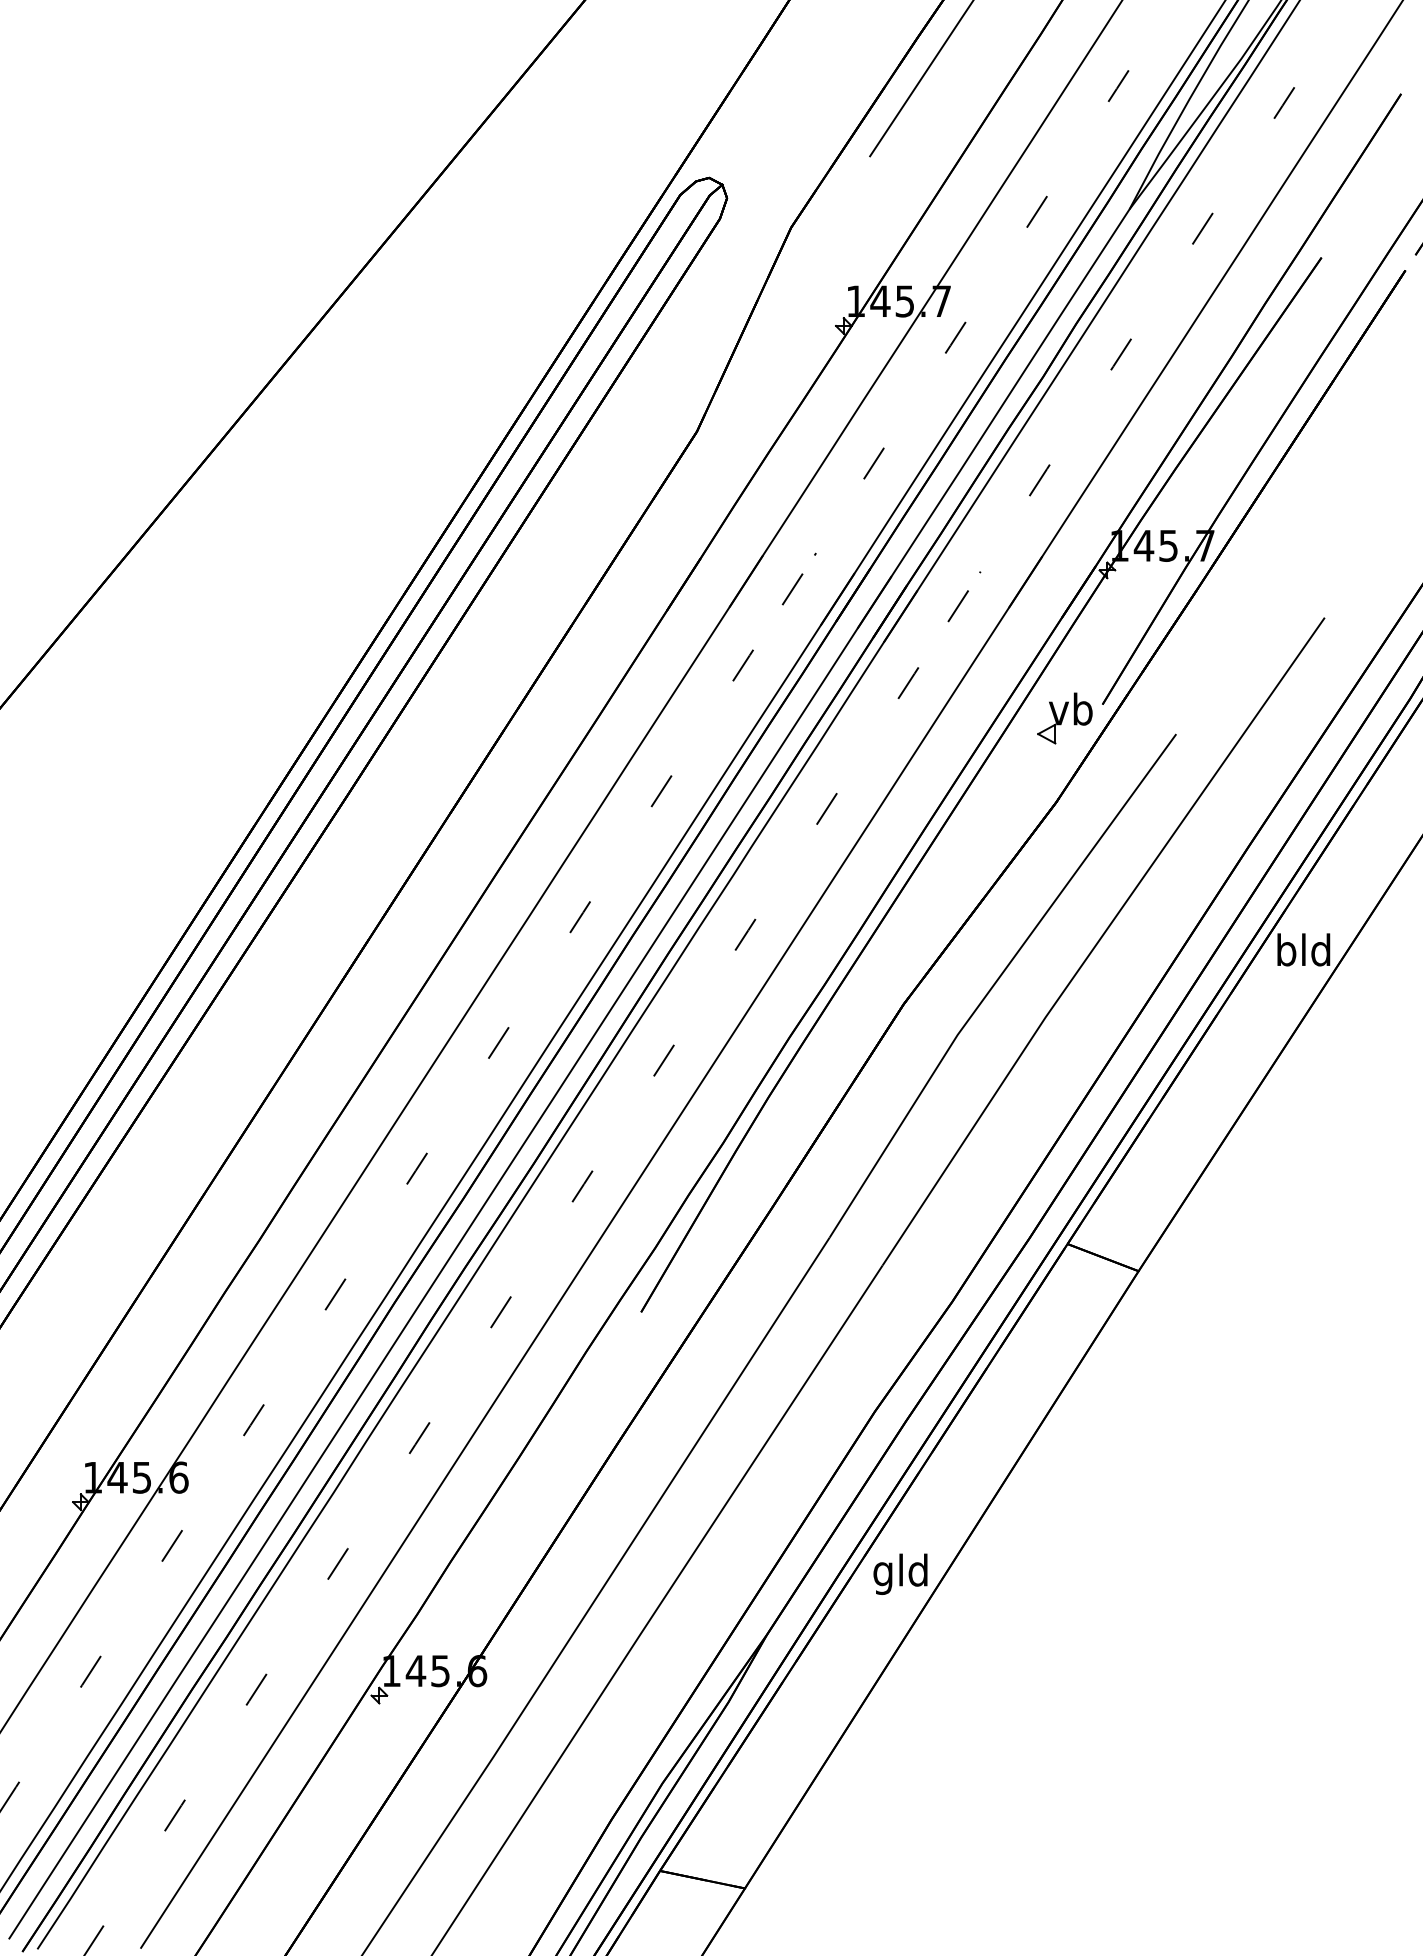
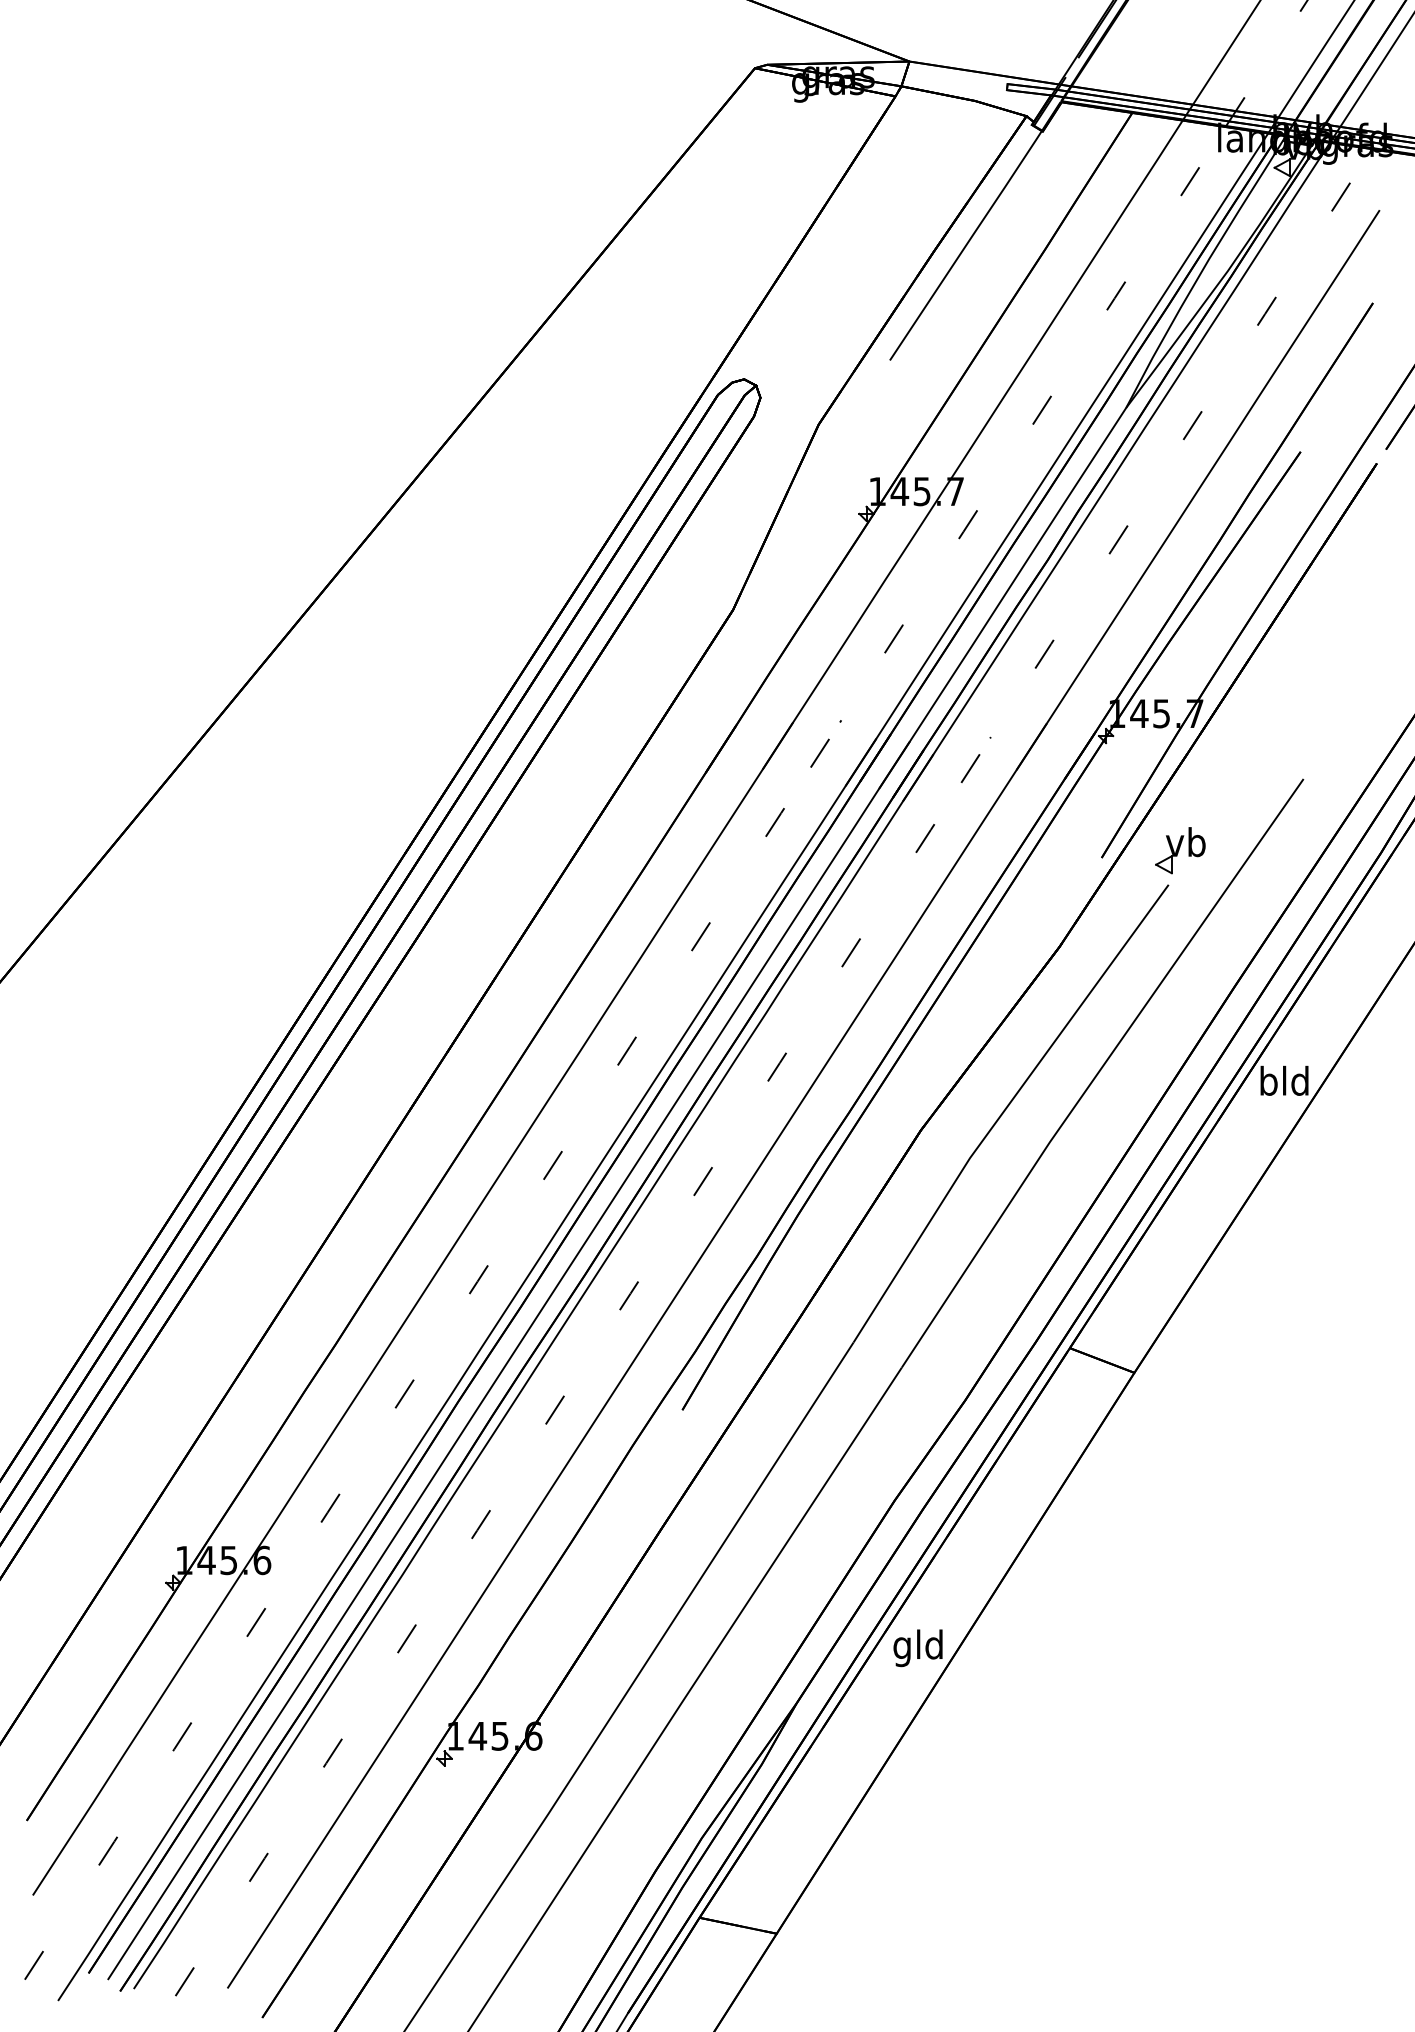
part: (1064, 718) -> (1180, 850), moved

